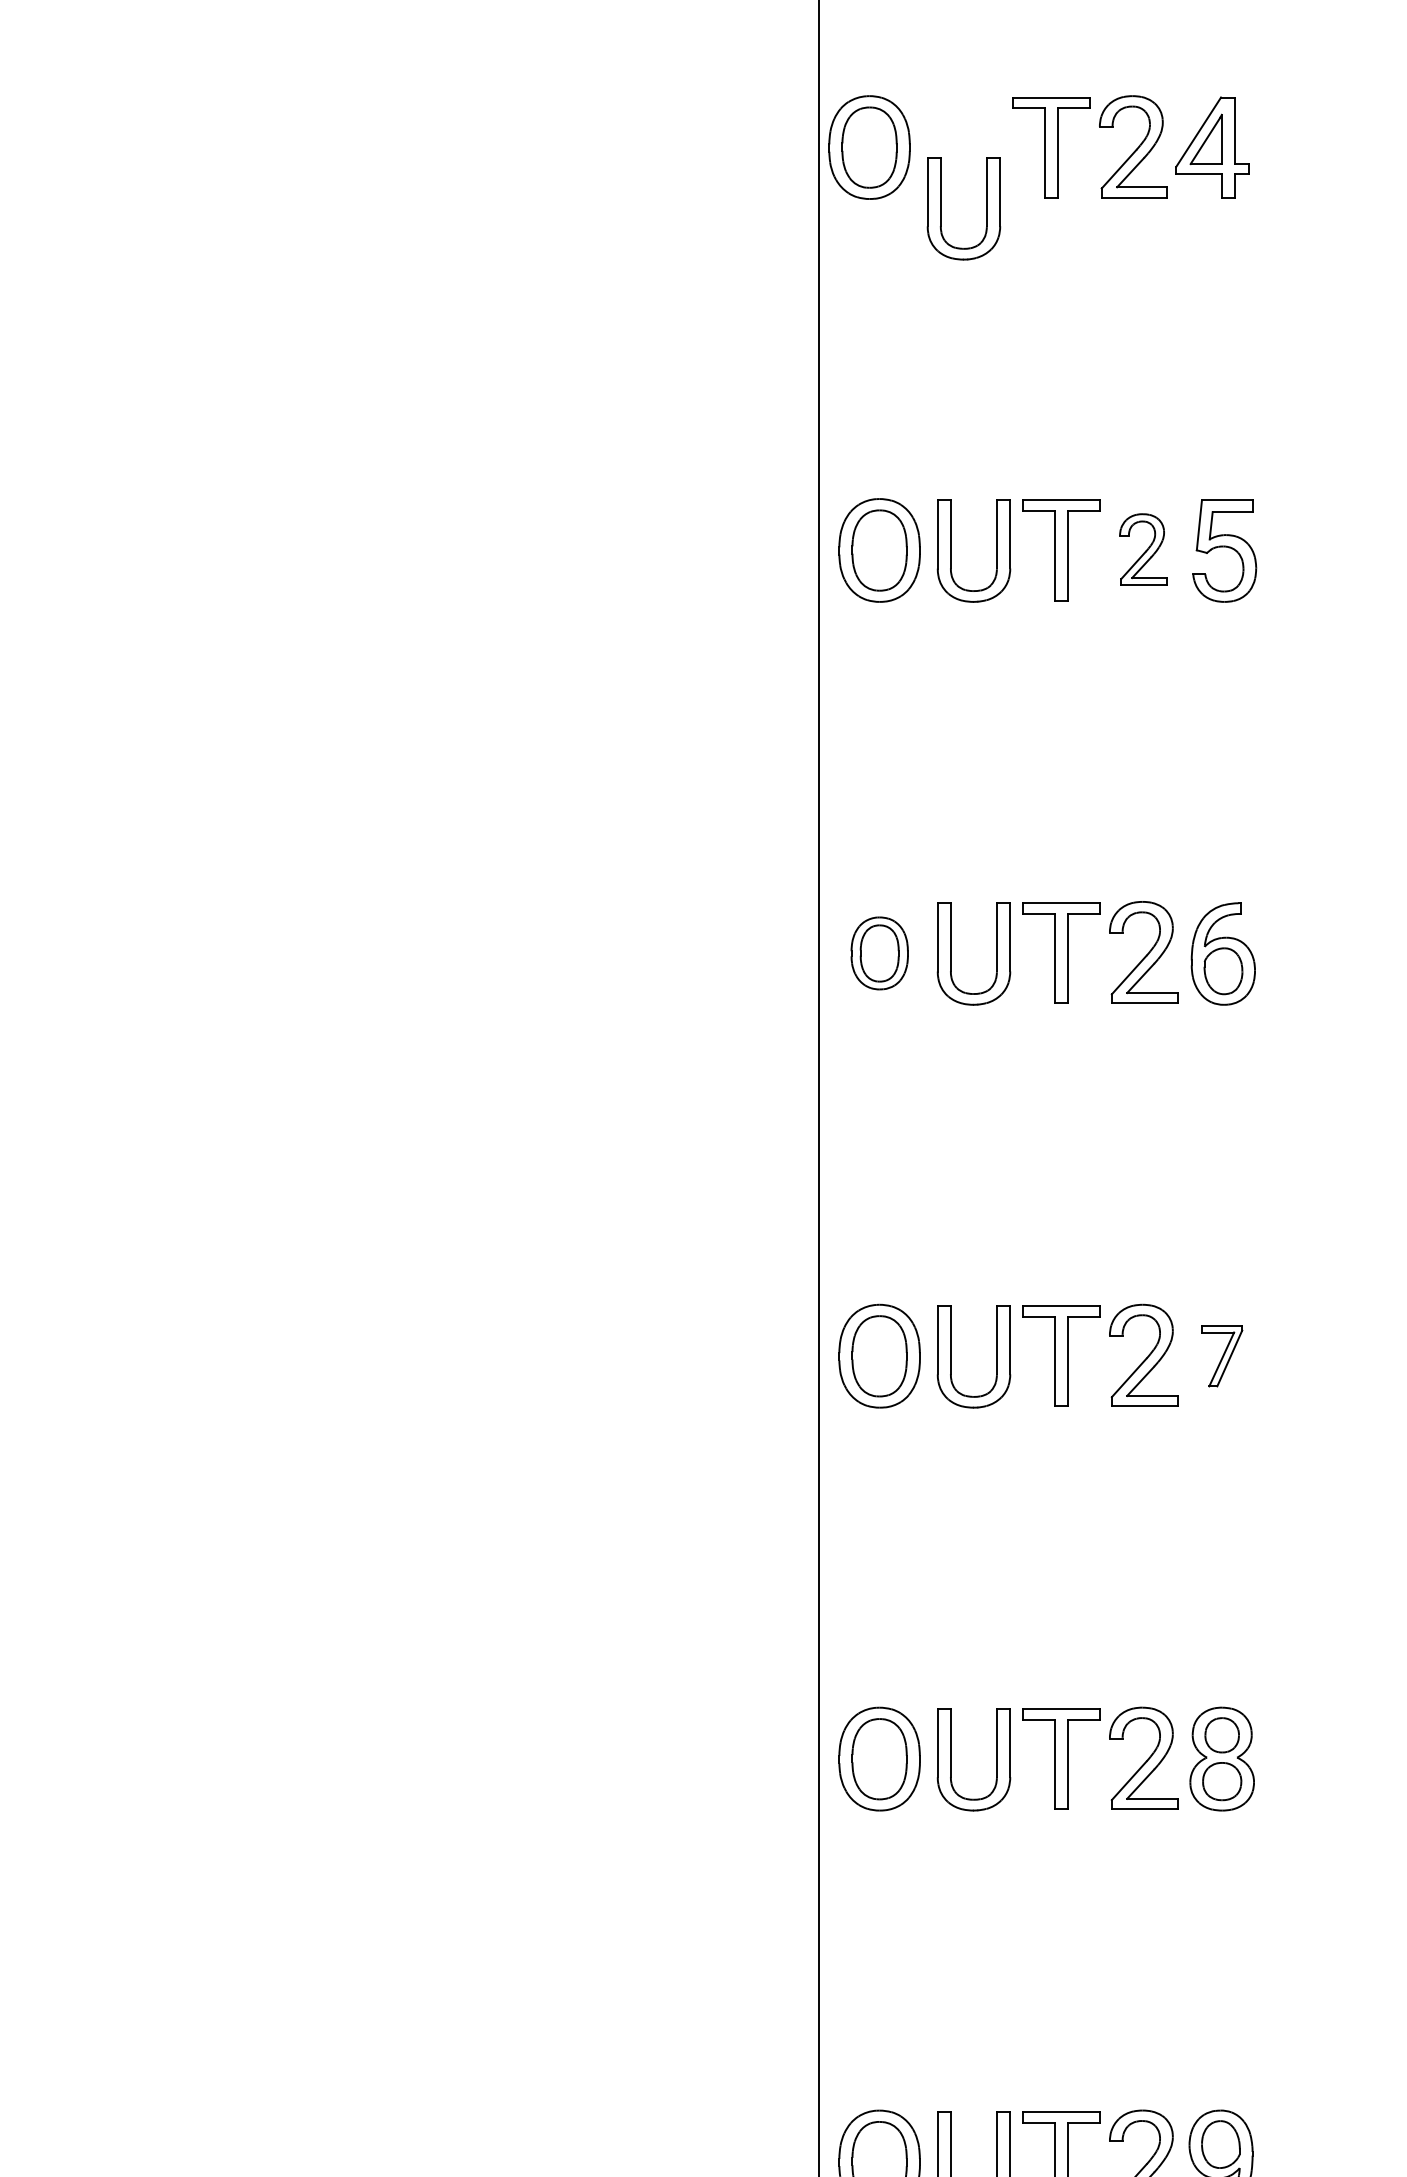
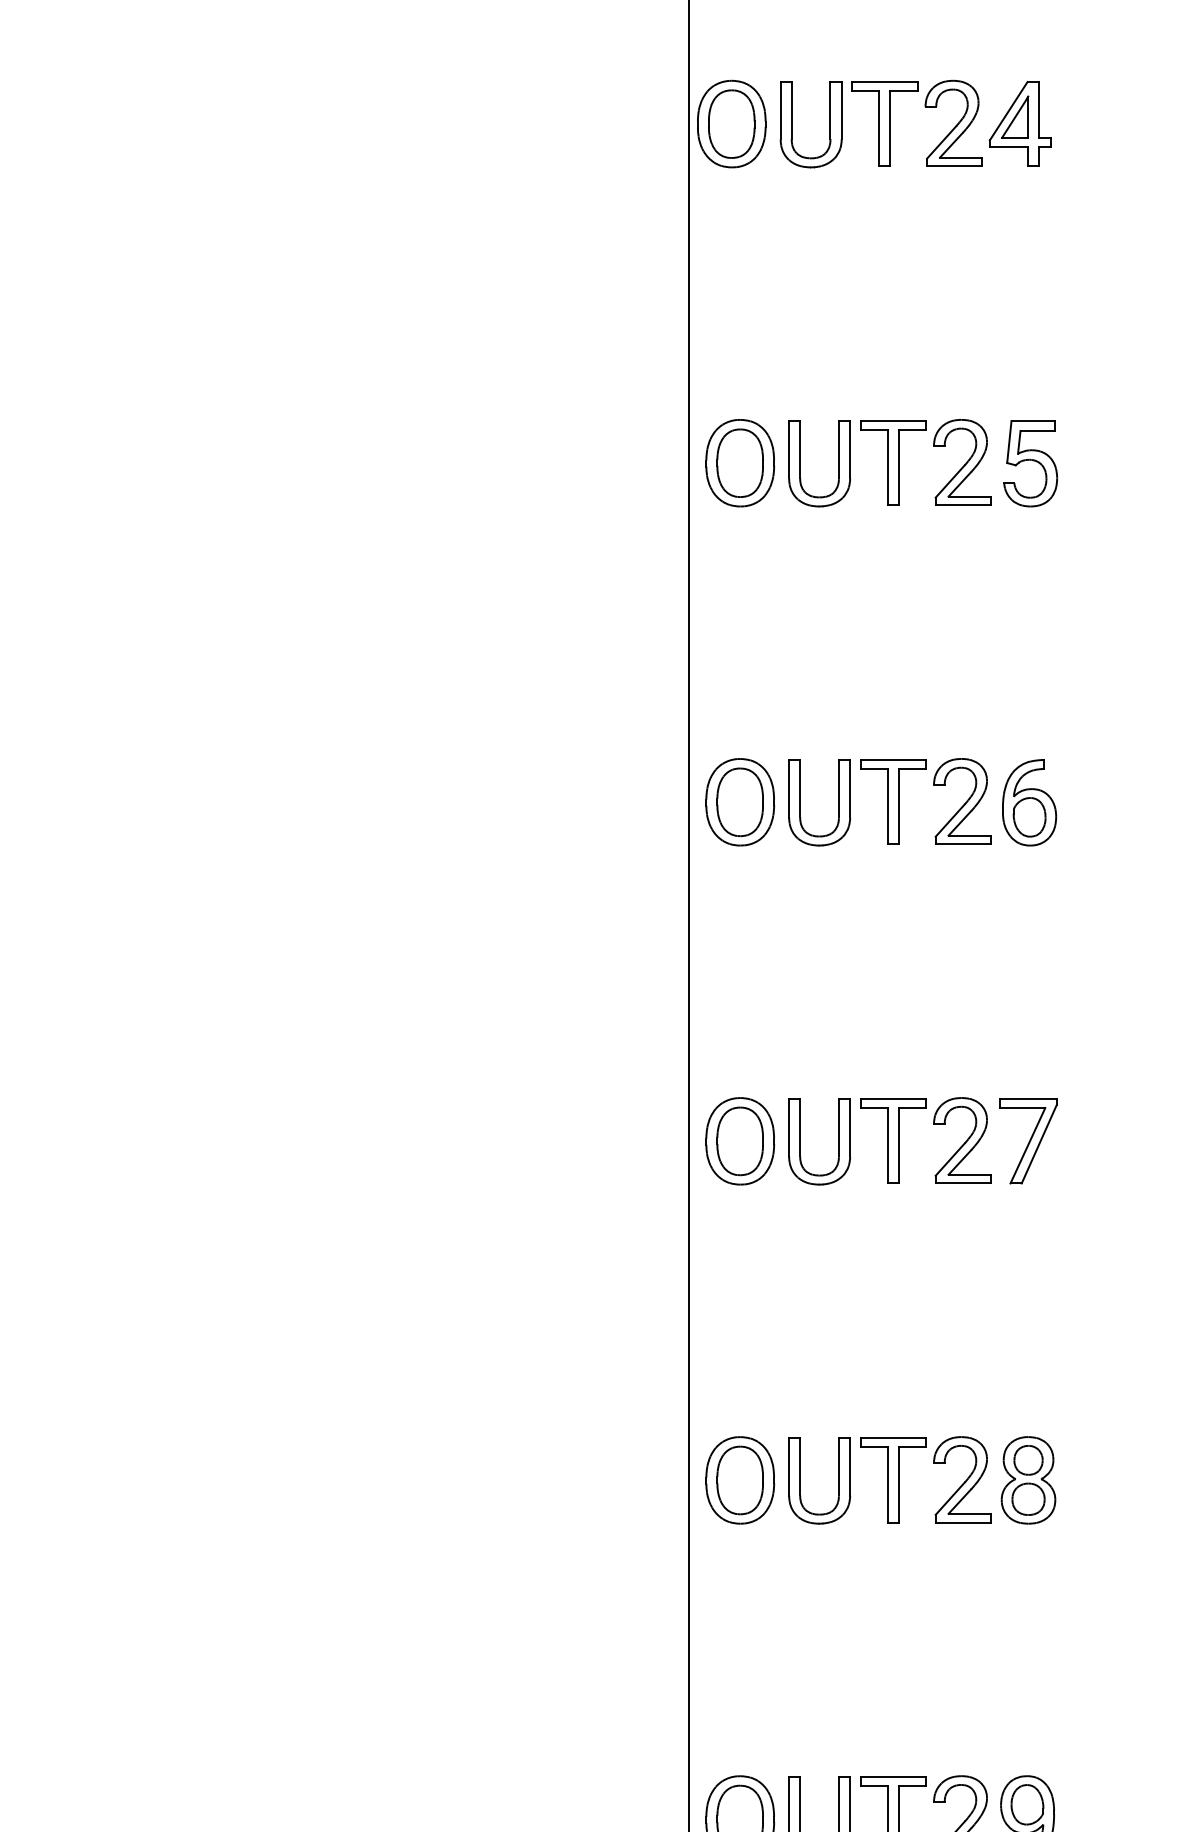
part: (941, 208) -> (792, 124), moved
part: (1143, 549) -> (962, 462), size x1.43
part: (879, 953) -> (740, 802), size x1.43
part: (1222, 1356) -> (1028, 1141), size x1.67

